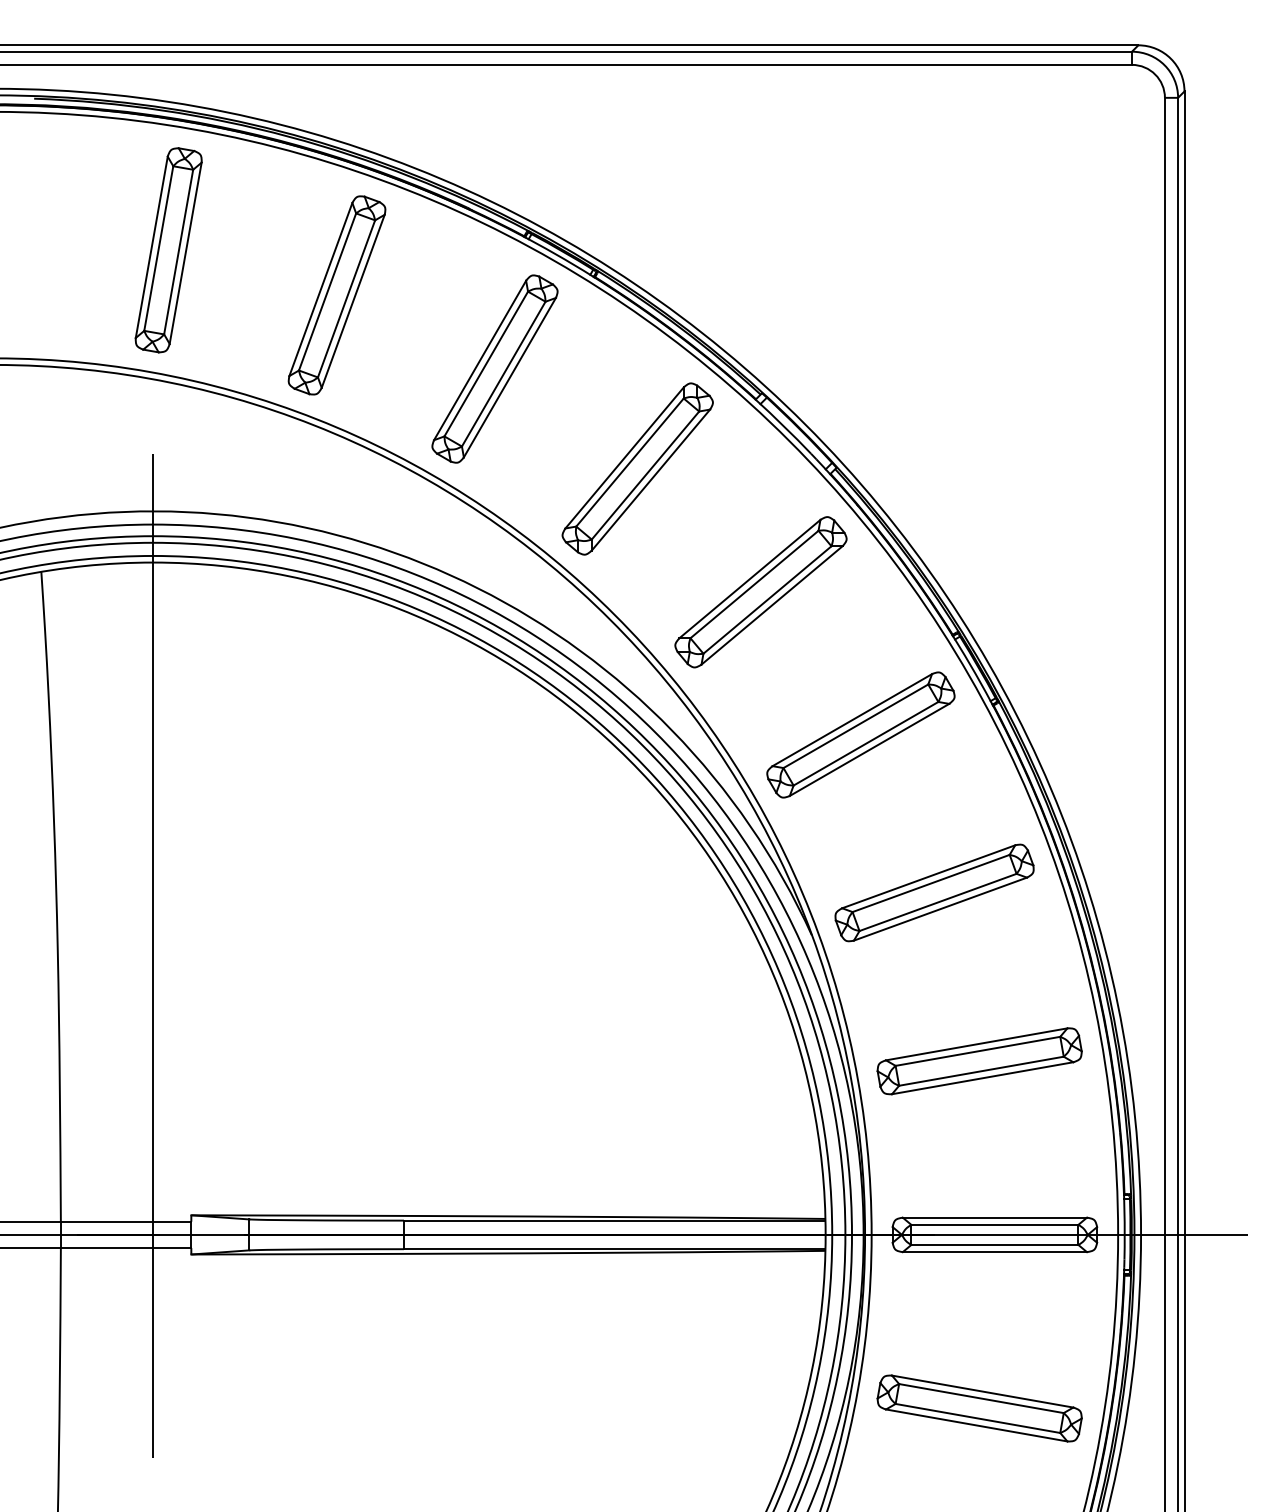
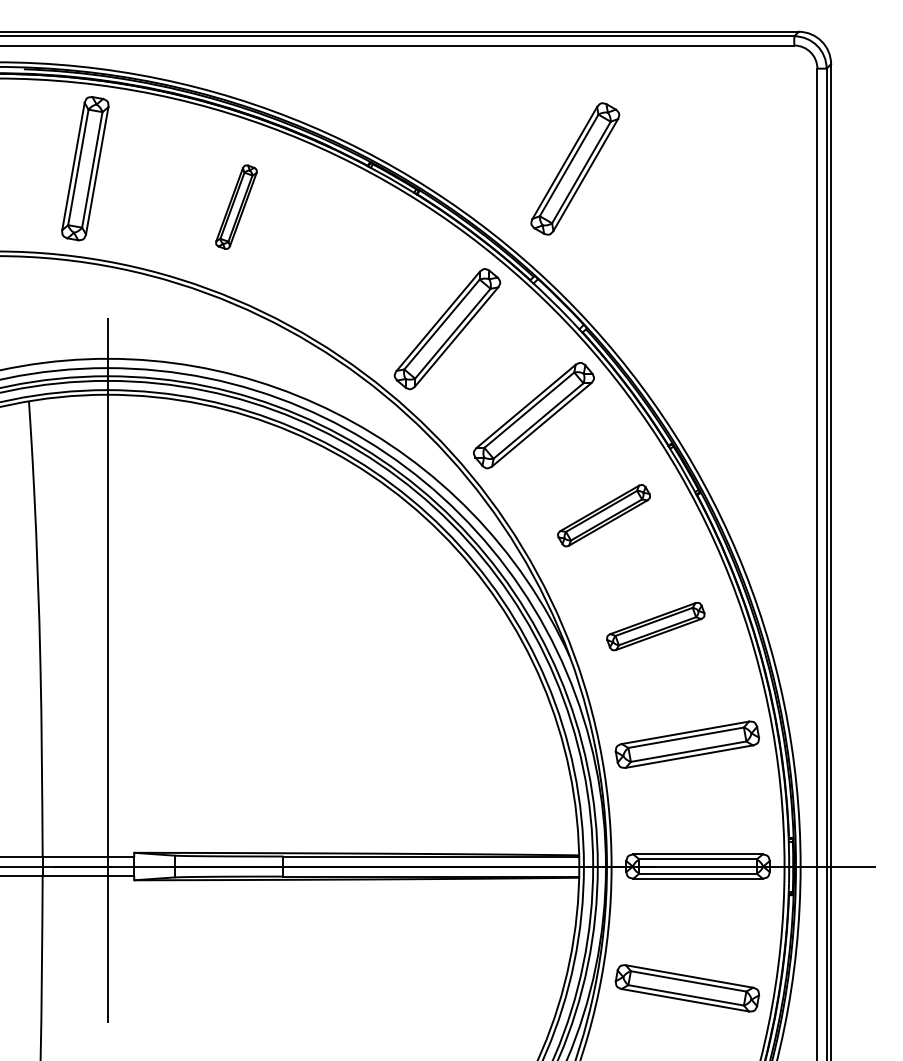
part: (168, 250) -> (85, 168), moved
part: (337, 294) -> (236, 206), size x0.6
part: (495, 368) -> (575, 168), moved
part: (860, 734) -> (603, 515), size x0.7
part: (934, 892) -> (655, 626), size x0.7

